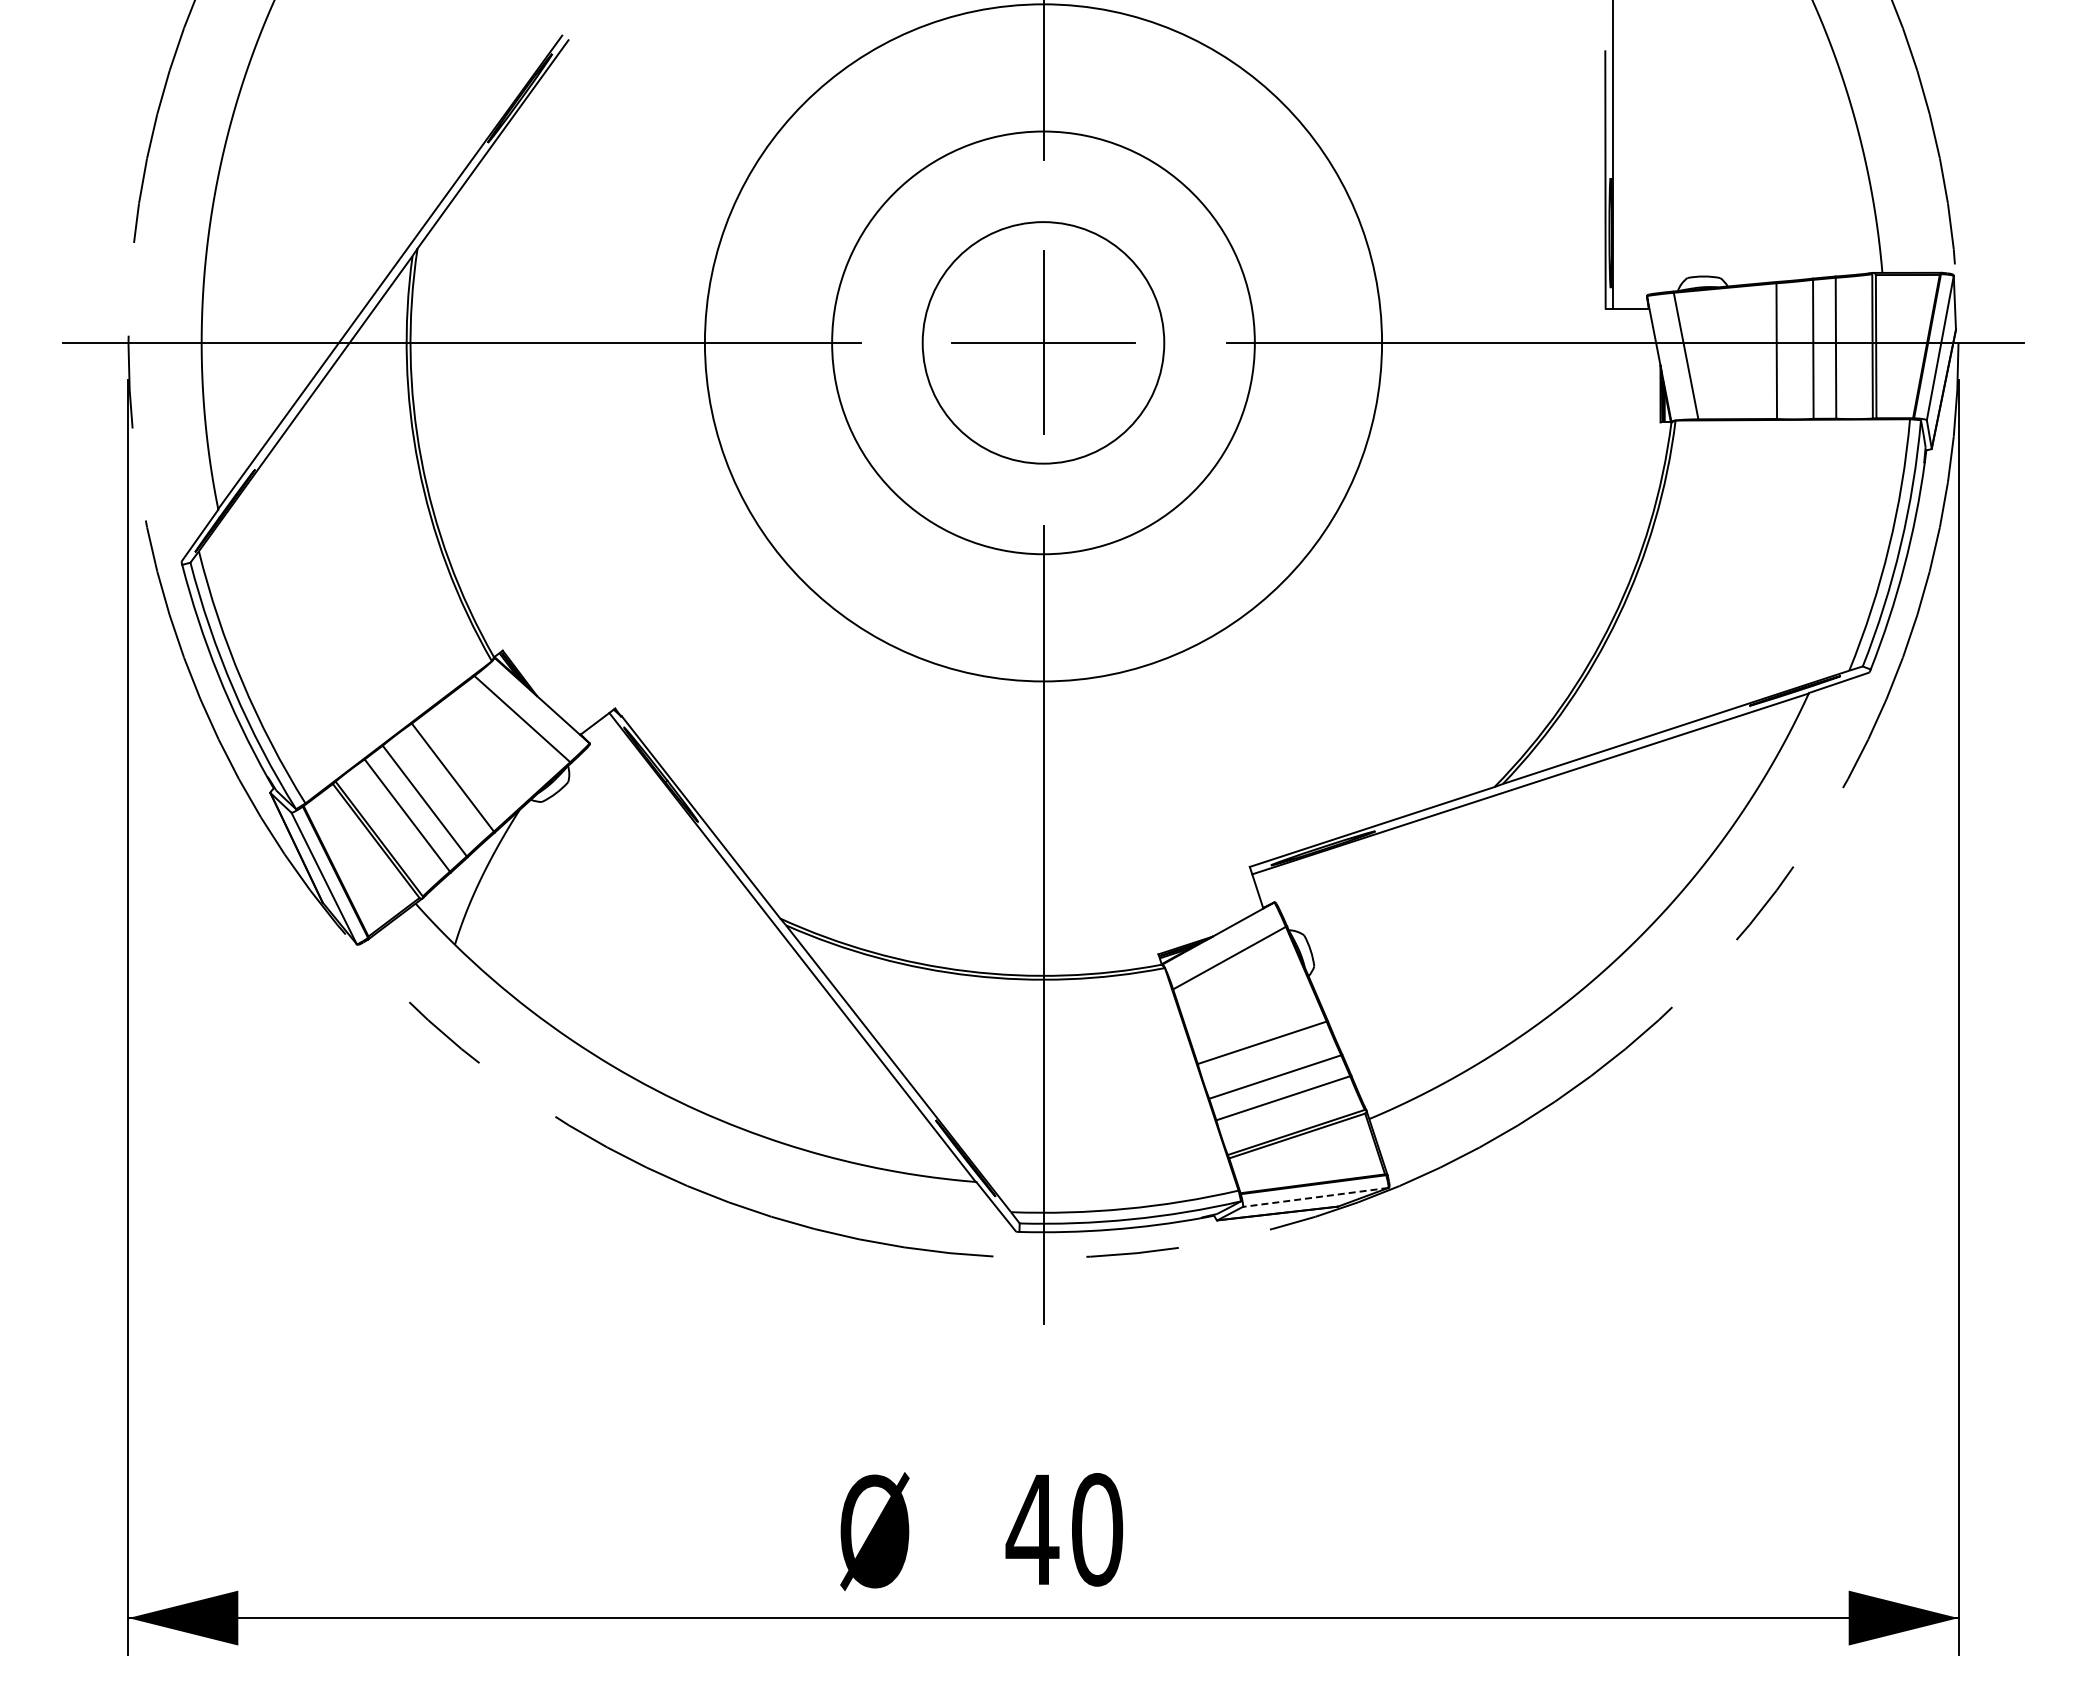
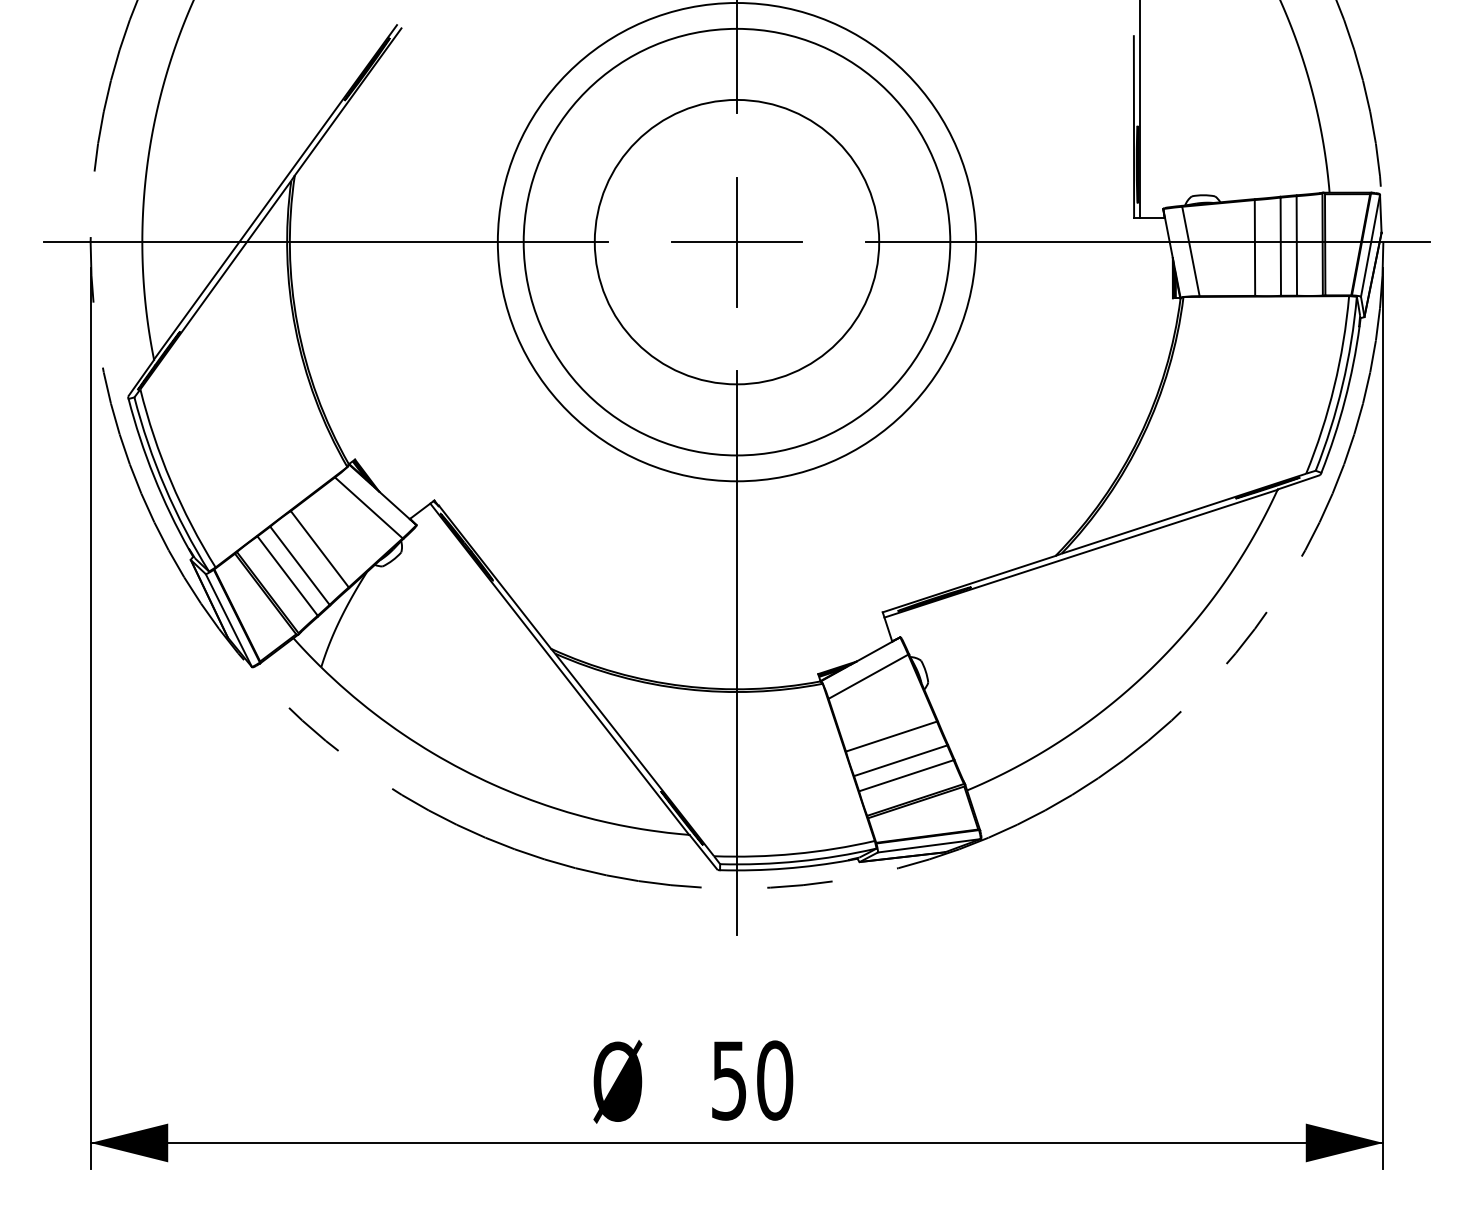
circle: (1043, 342) -> (737, 241), size x1.43
circle: (1043, 342) -> (737, 241), size x1.67
line: (1315, 1197) -> (929, 845), dashed -> solid
text: (1032, 1530) -> (729, 1081), 40 -> 50

